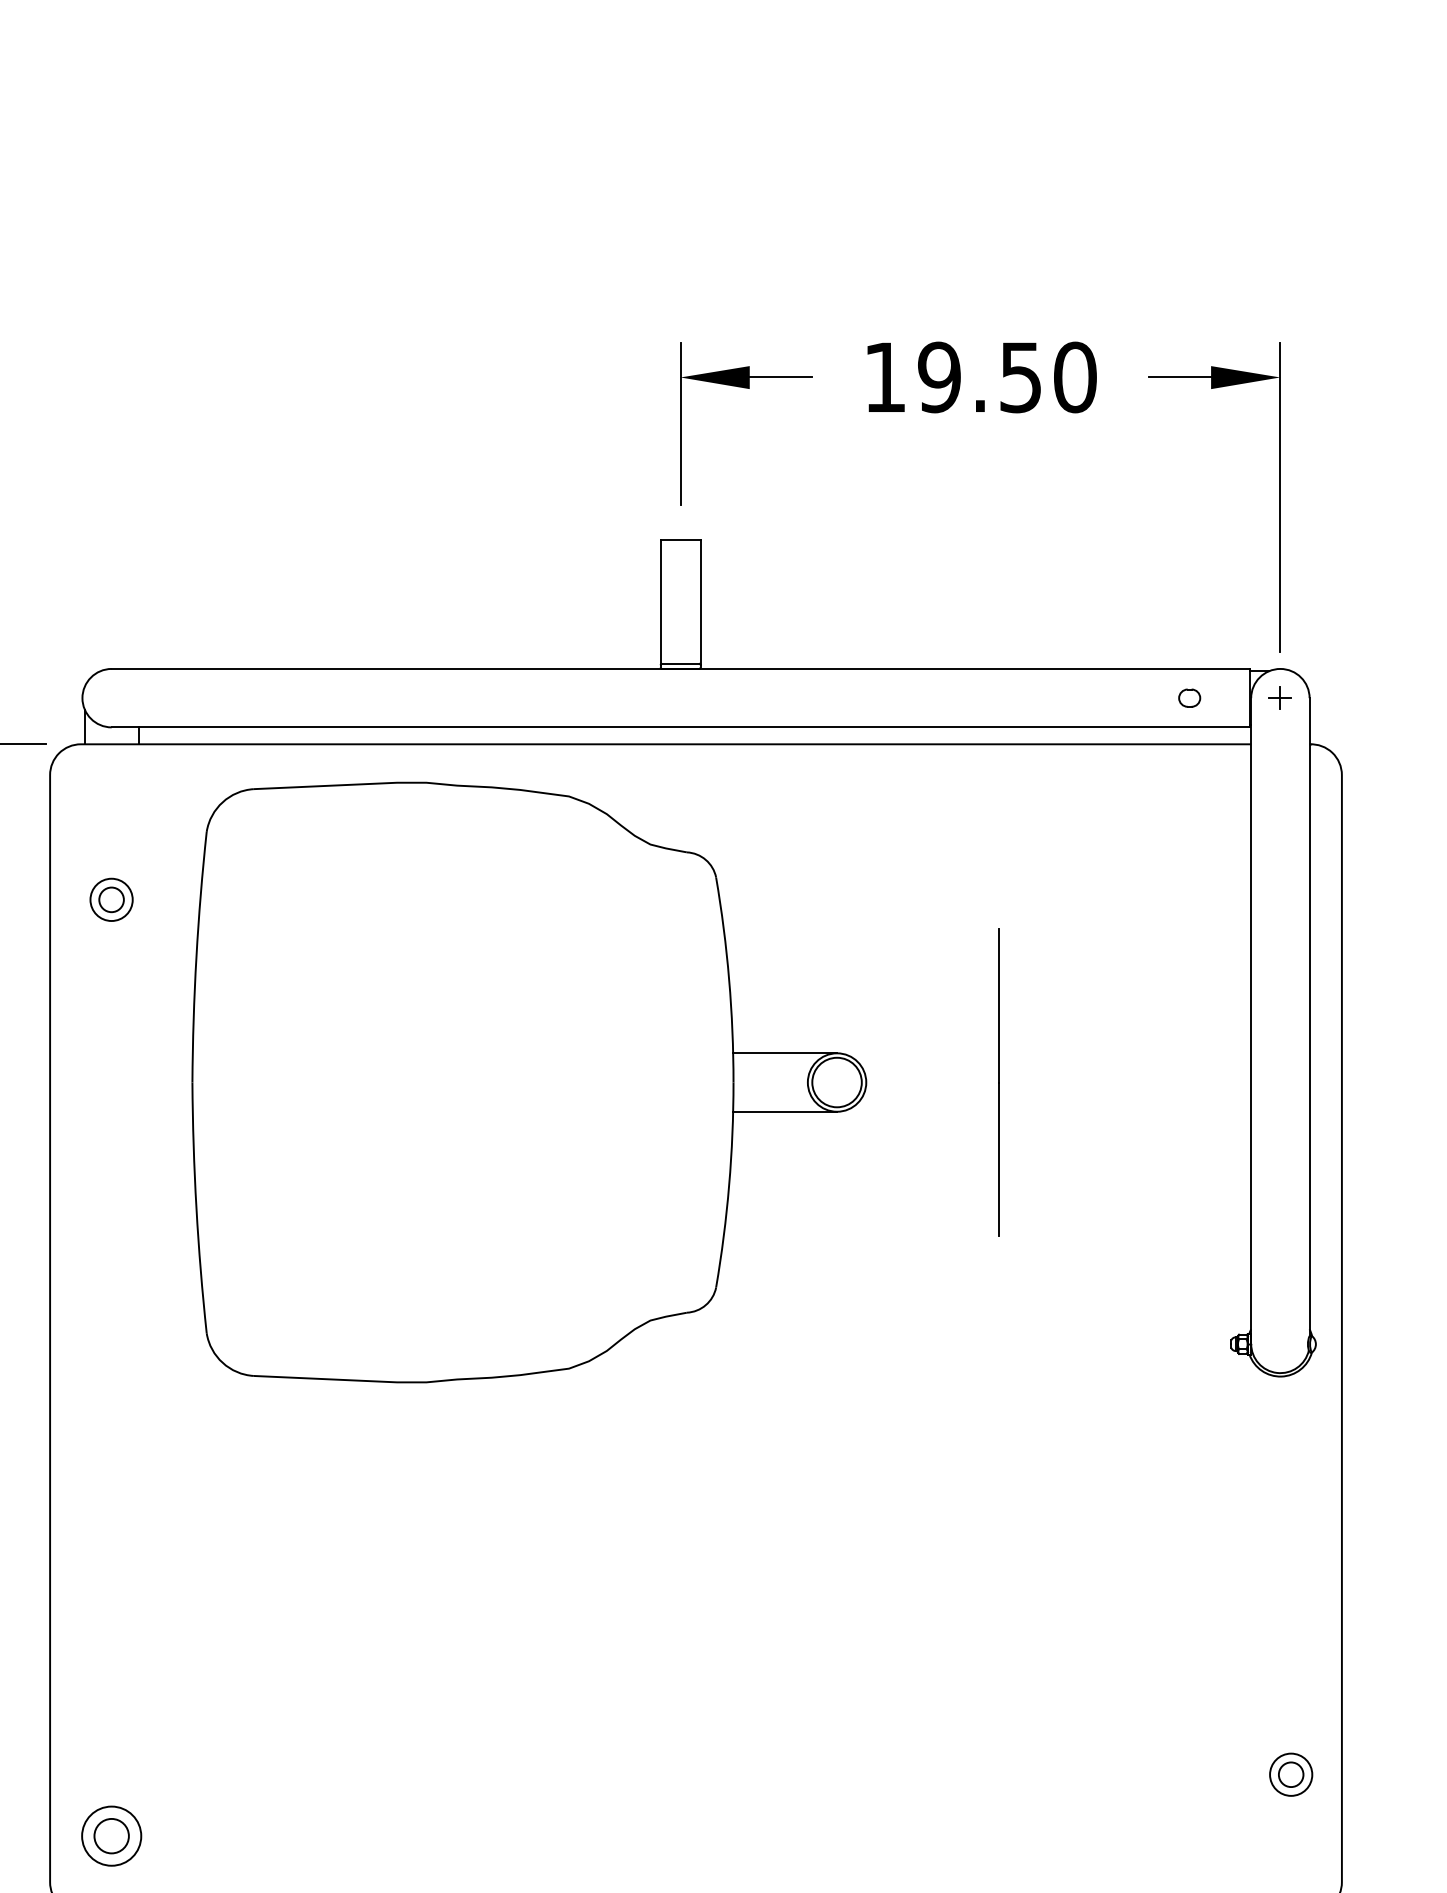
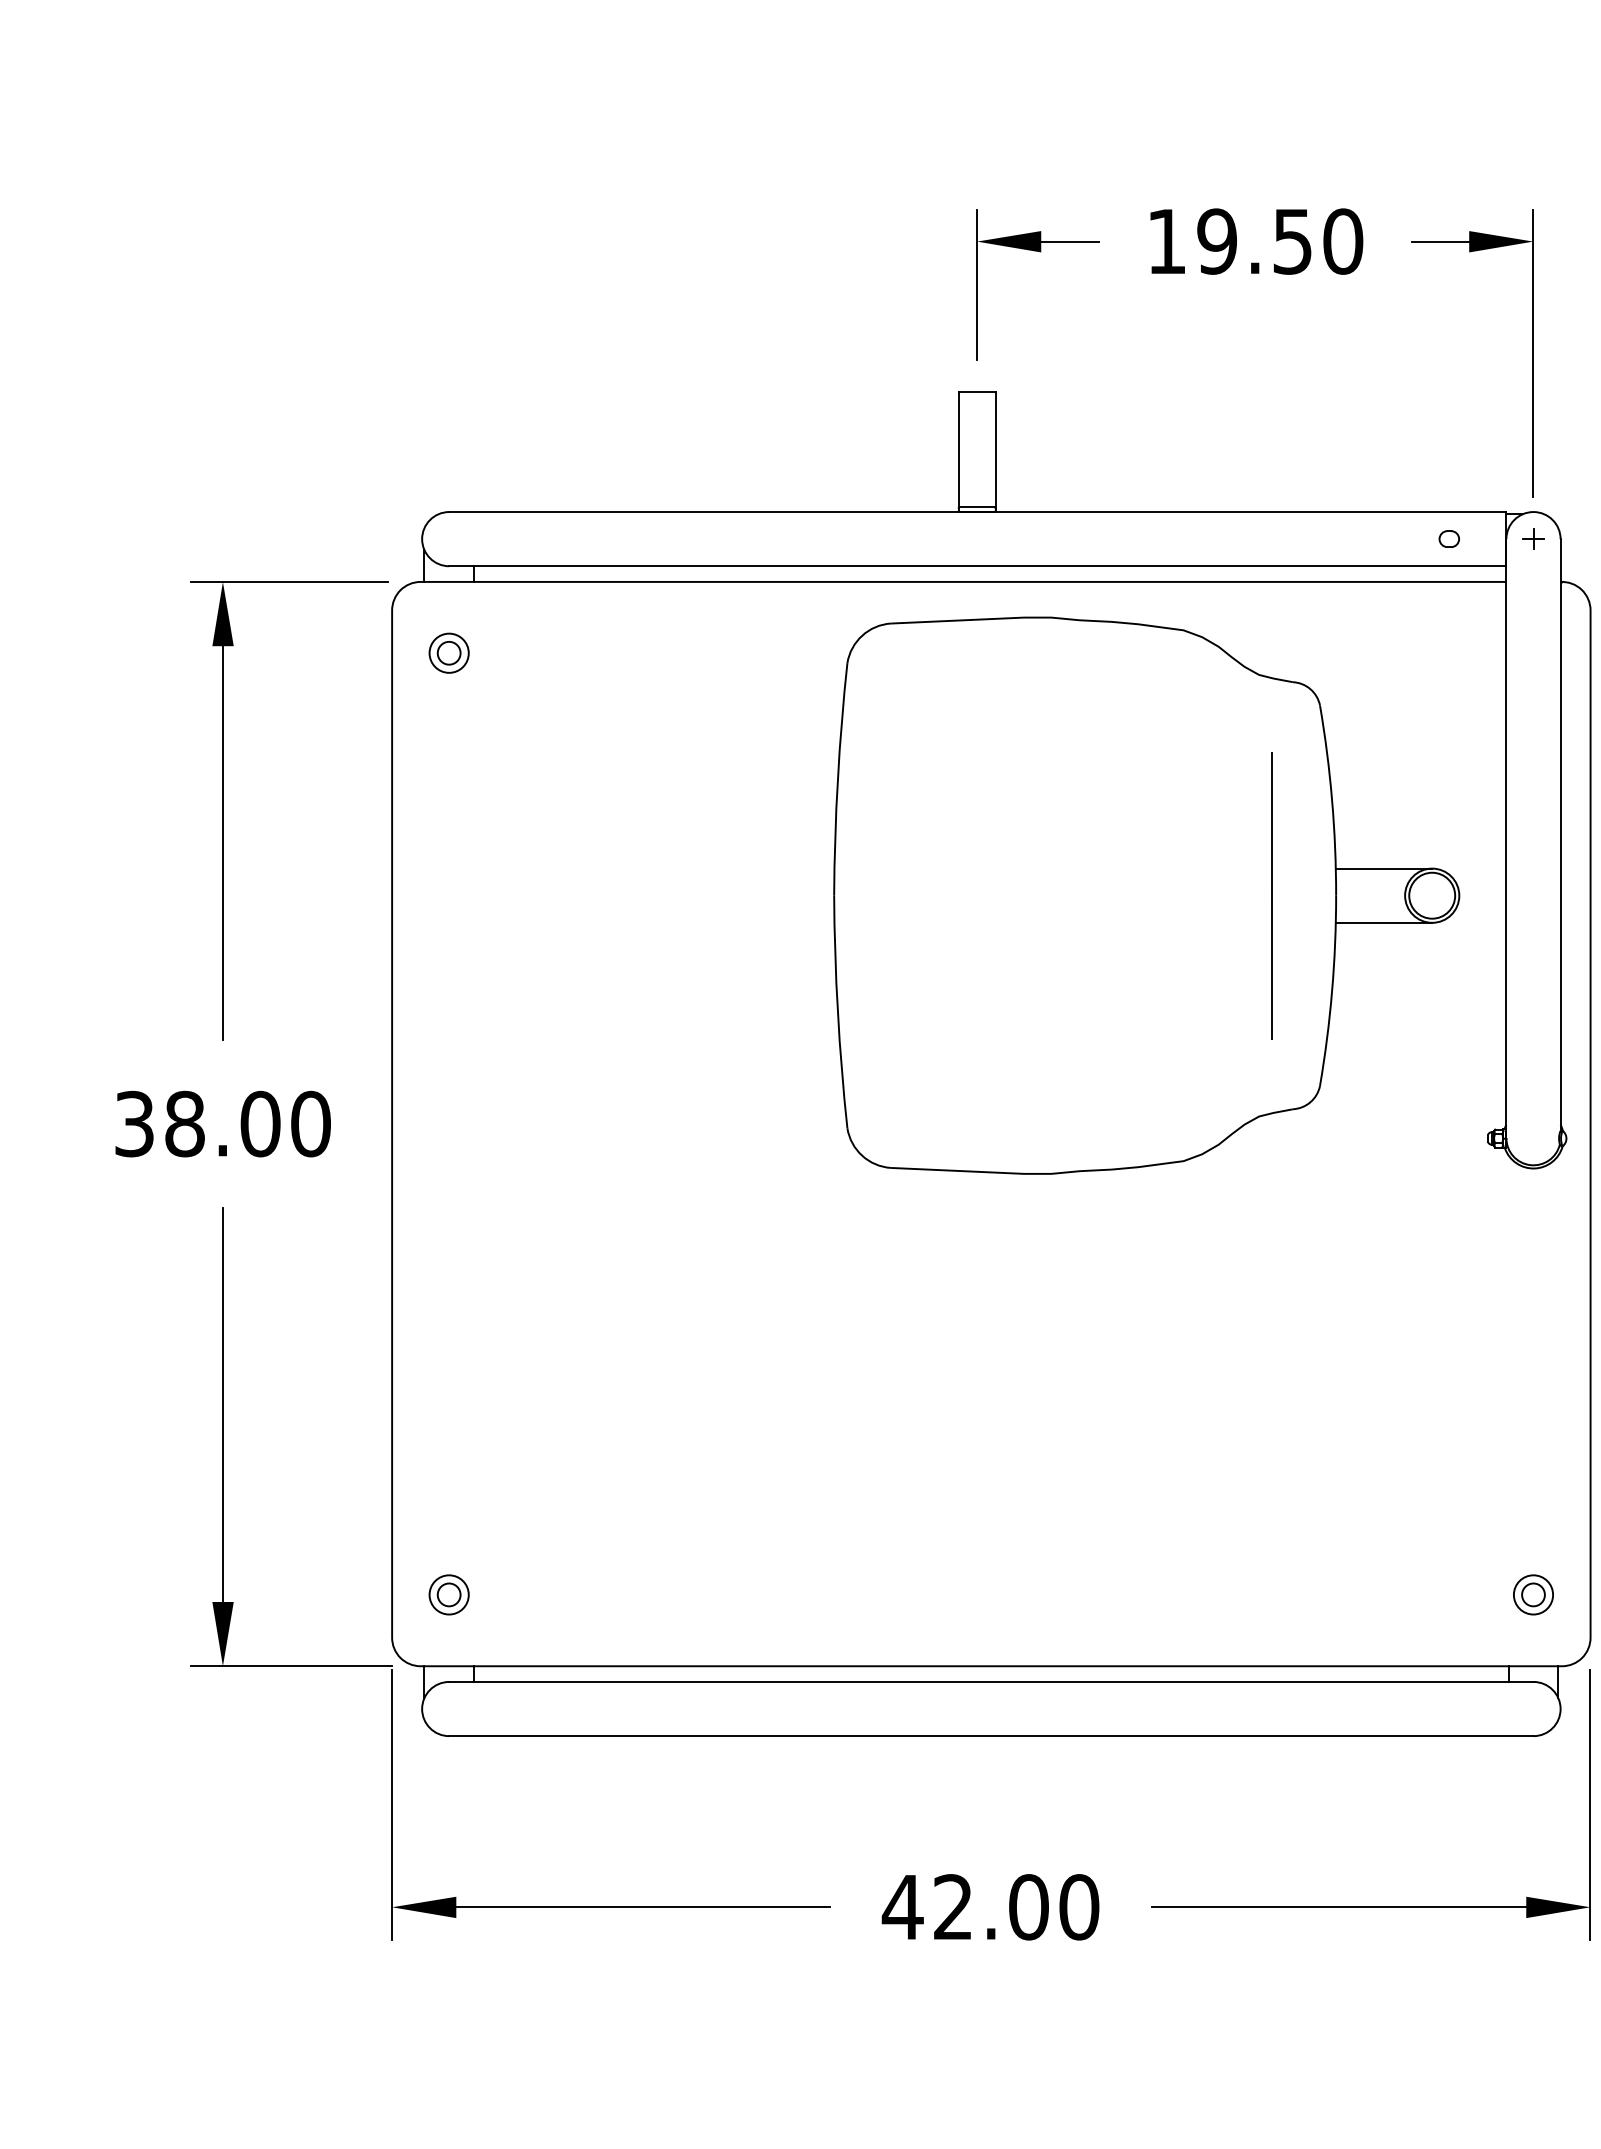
part: (110, 899) -> (448, 652), moved
part: (529, 1082) -> (1146, 895), moved
part: (1291, 1774) -> (1533, 1594), moved
part: (110, 1835) -> (448, 1594), size x0.71

